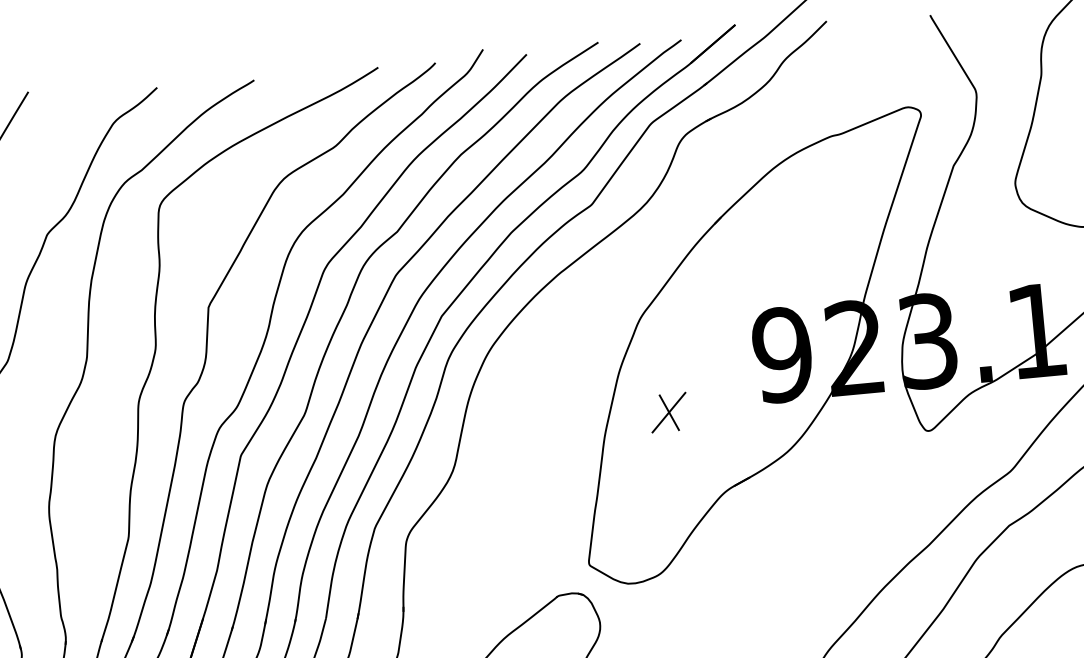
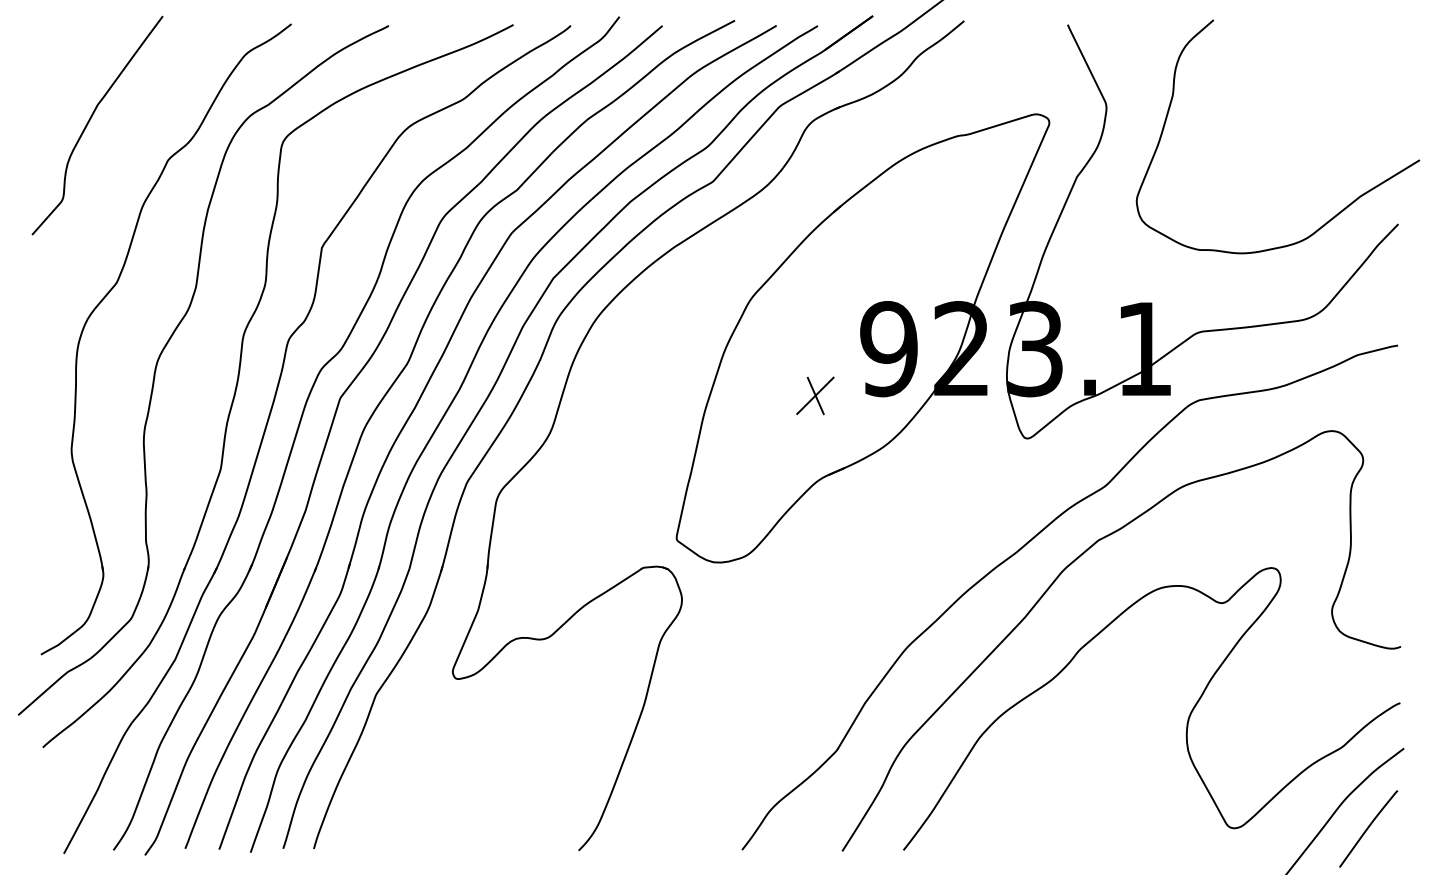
part: (669, 412) -> (815, 395), moved

